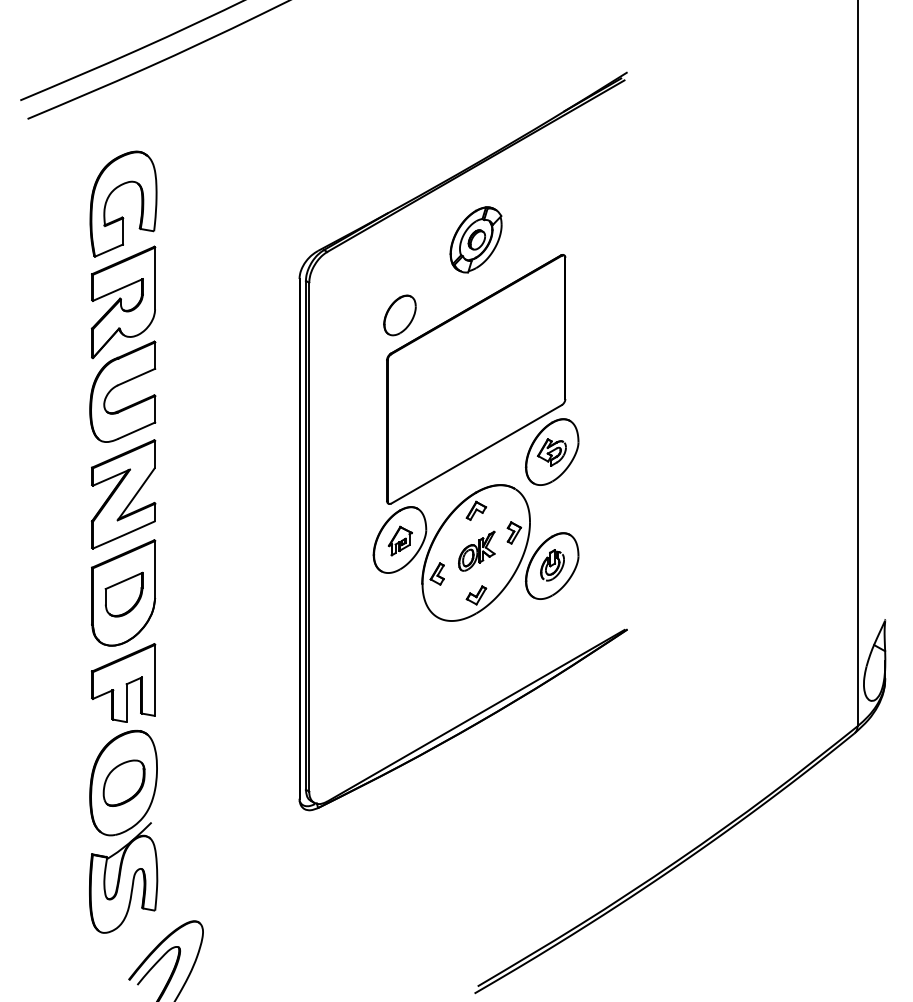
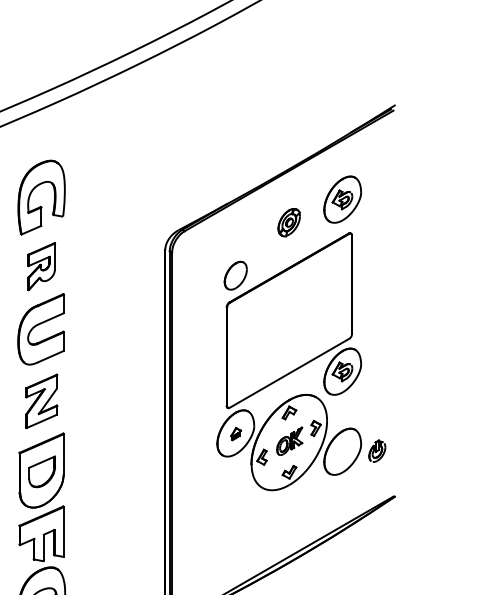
part: (552, 206) -> (342, 199), added
part: (475, 239) -> (288, 222), size x0.6
part: (123, 302) -> (41, 266), size x0.6
part: (123, 494) -> (41, 401), size x0.7
part: (400, 540) -> (236, 433), size x0.6
part: (552, 565) -> (377, 451), moved

